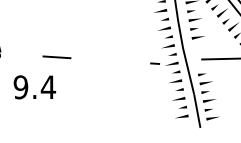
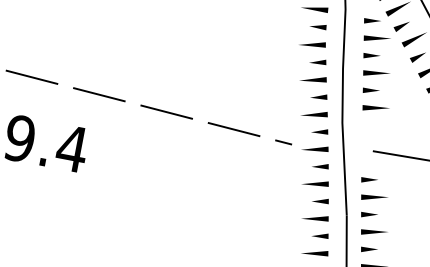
line: (20, 54) -> (31, 76), added
line: (92, 59) -> (166, 111), added
line: (128, 61) -> (233, 128), added

